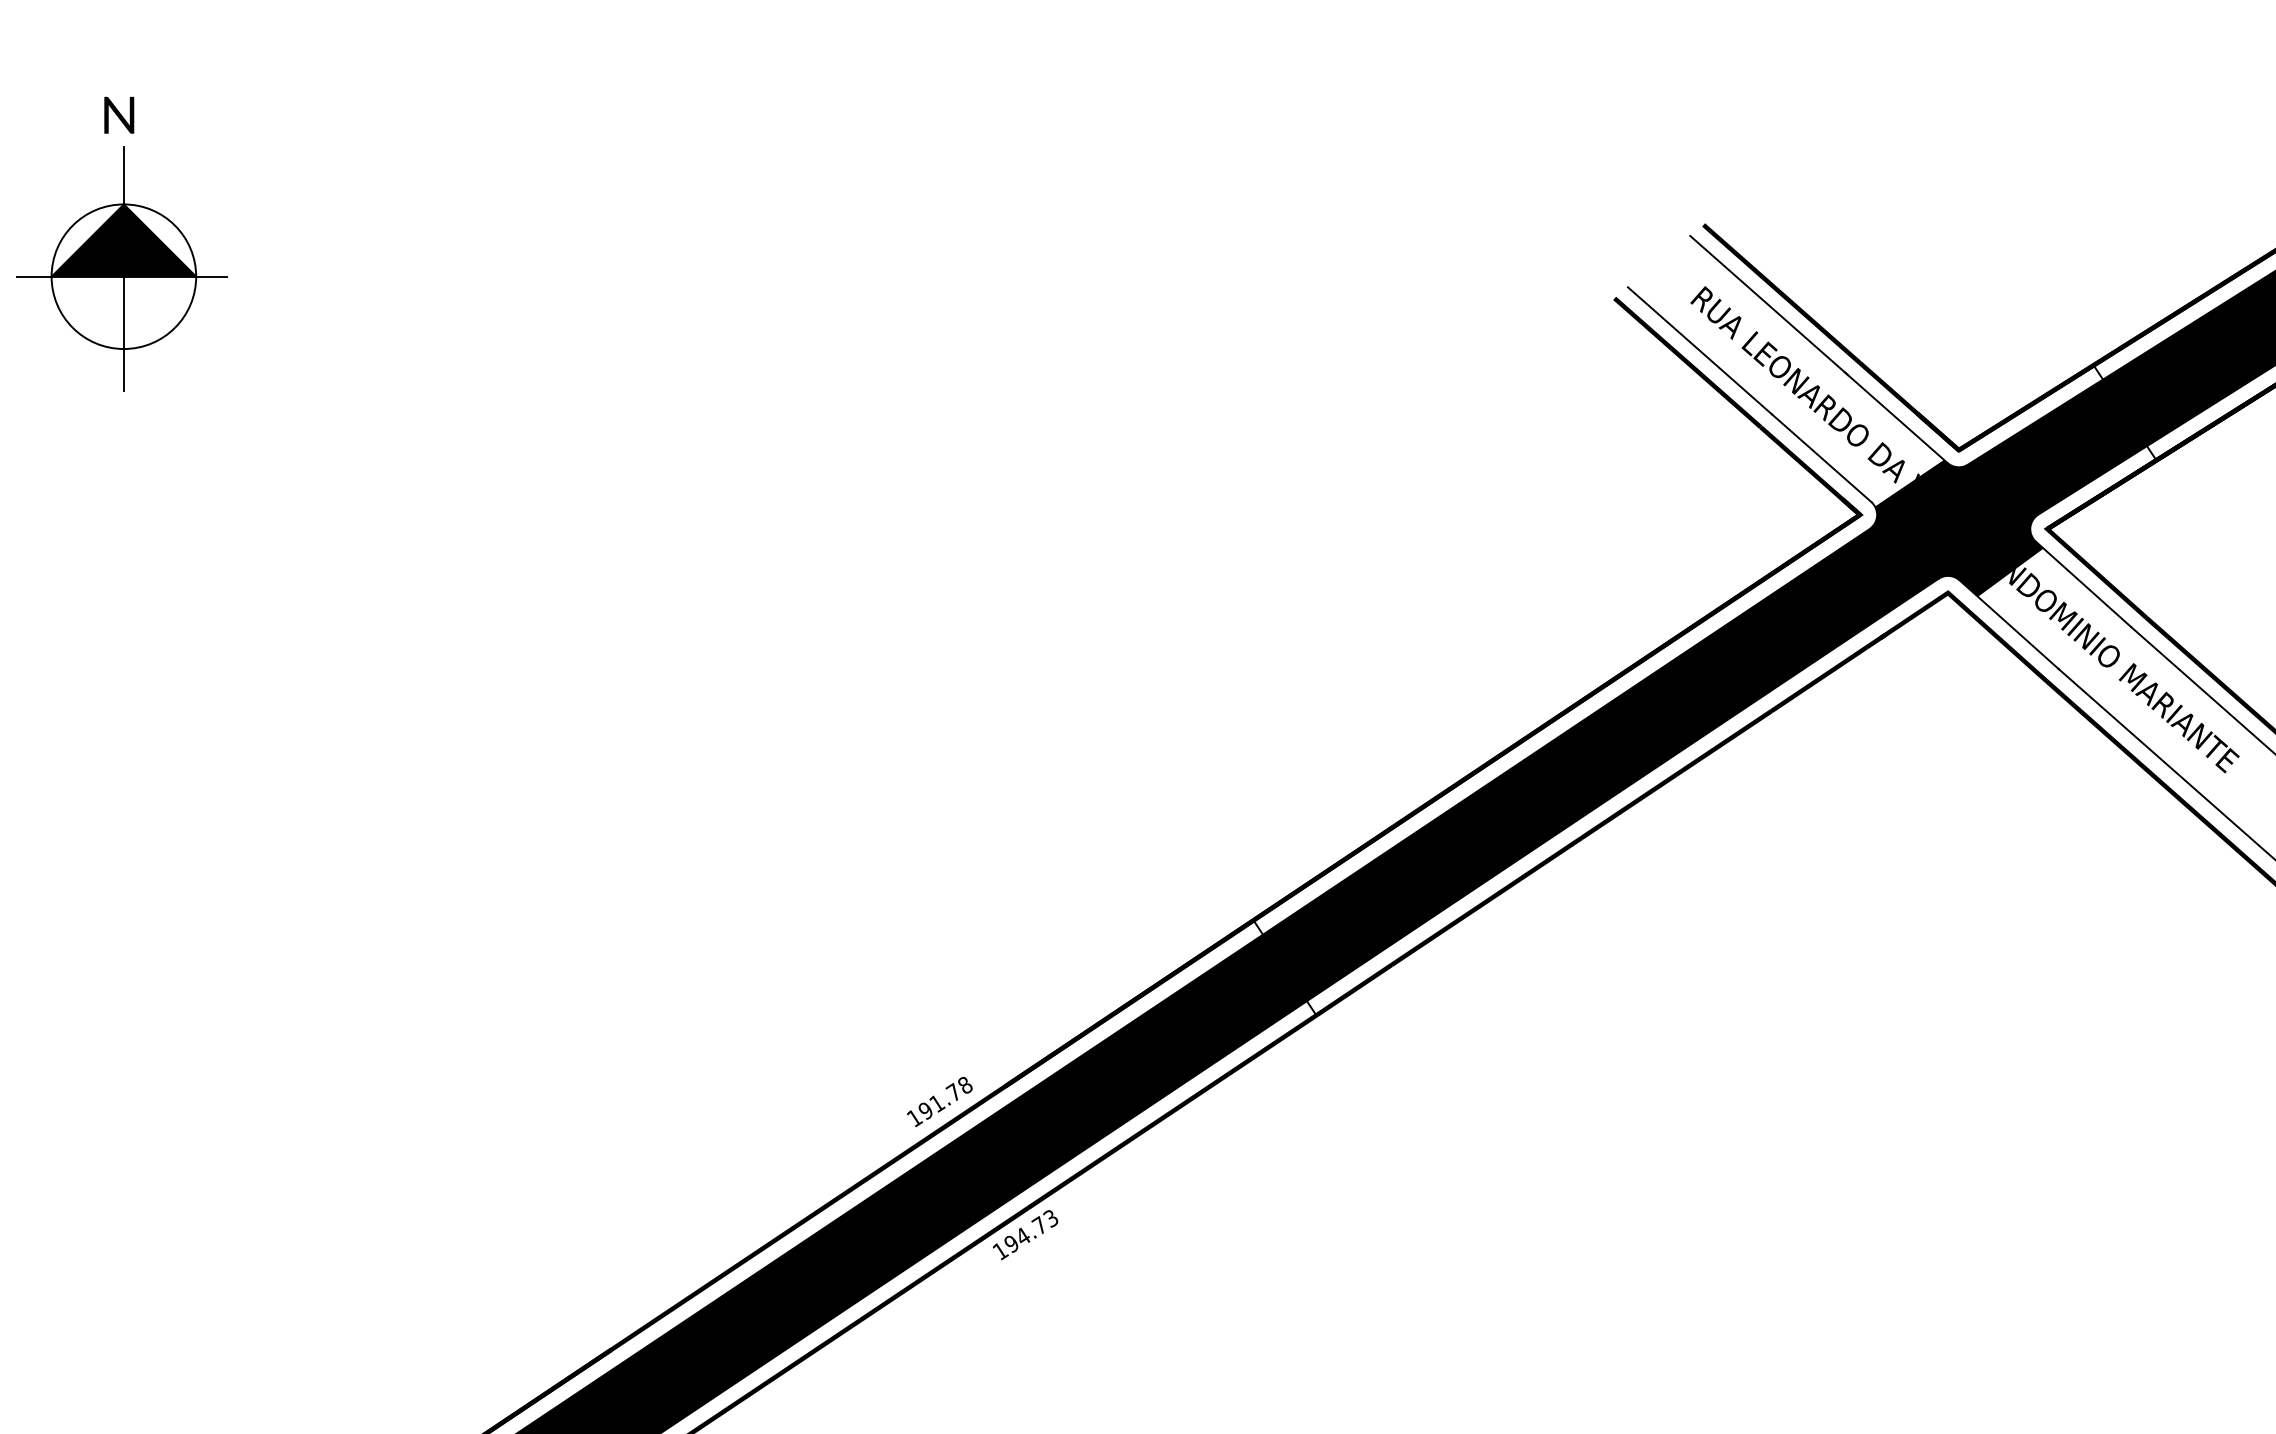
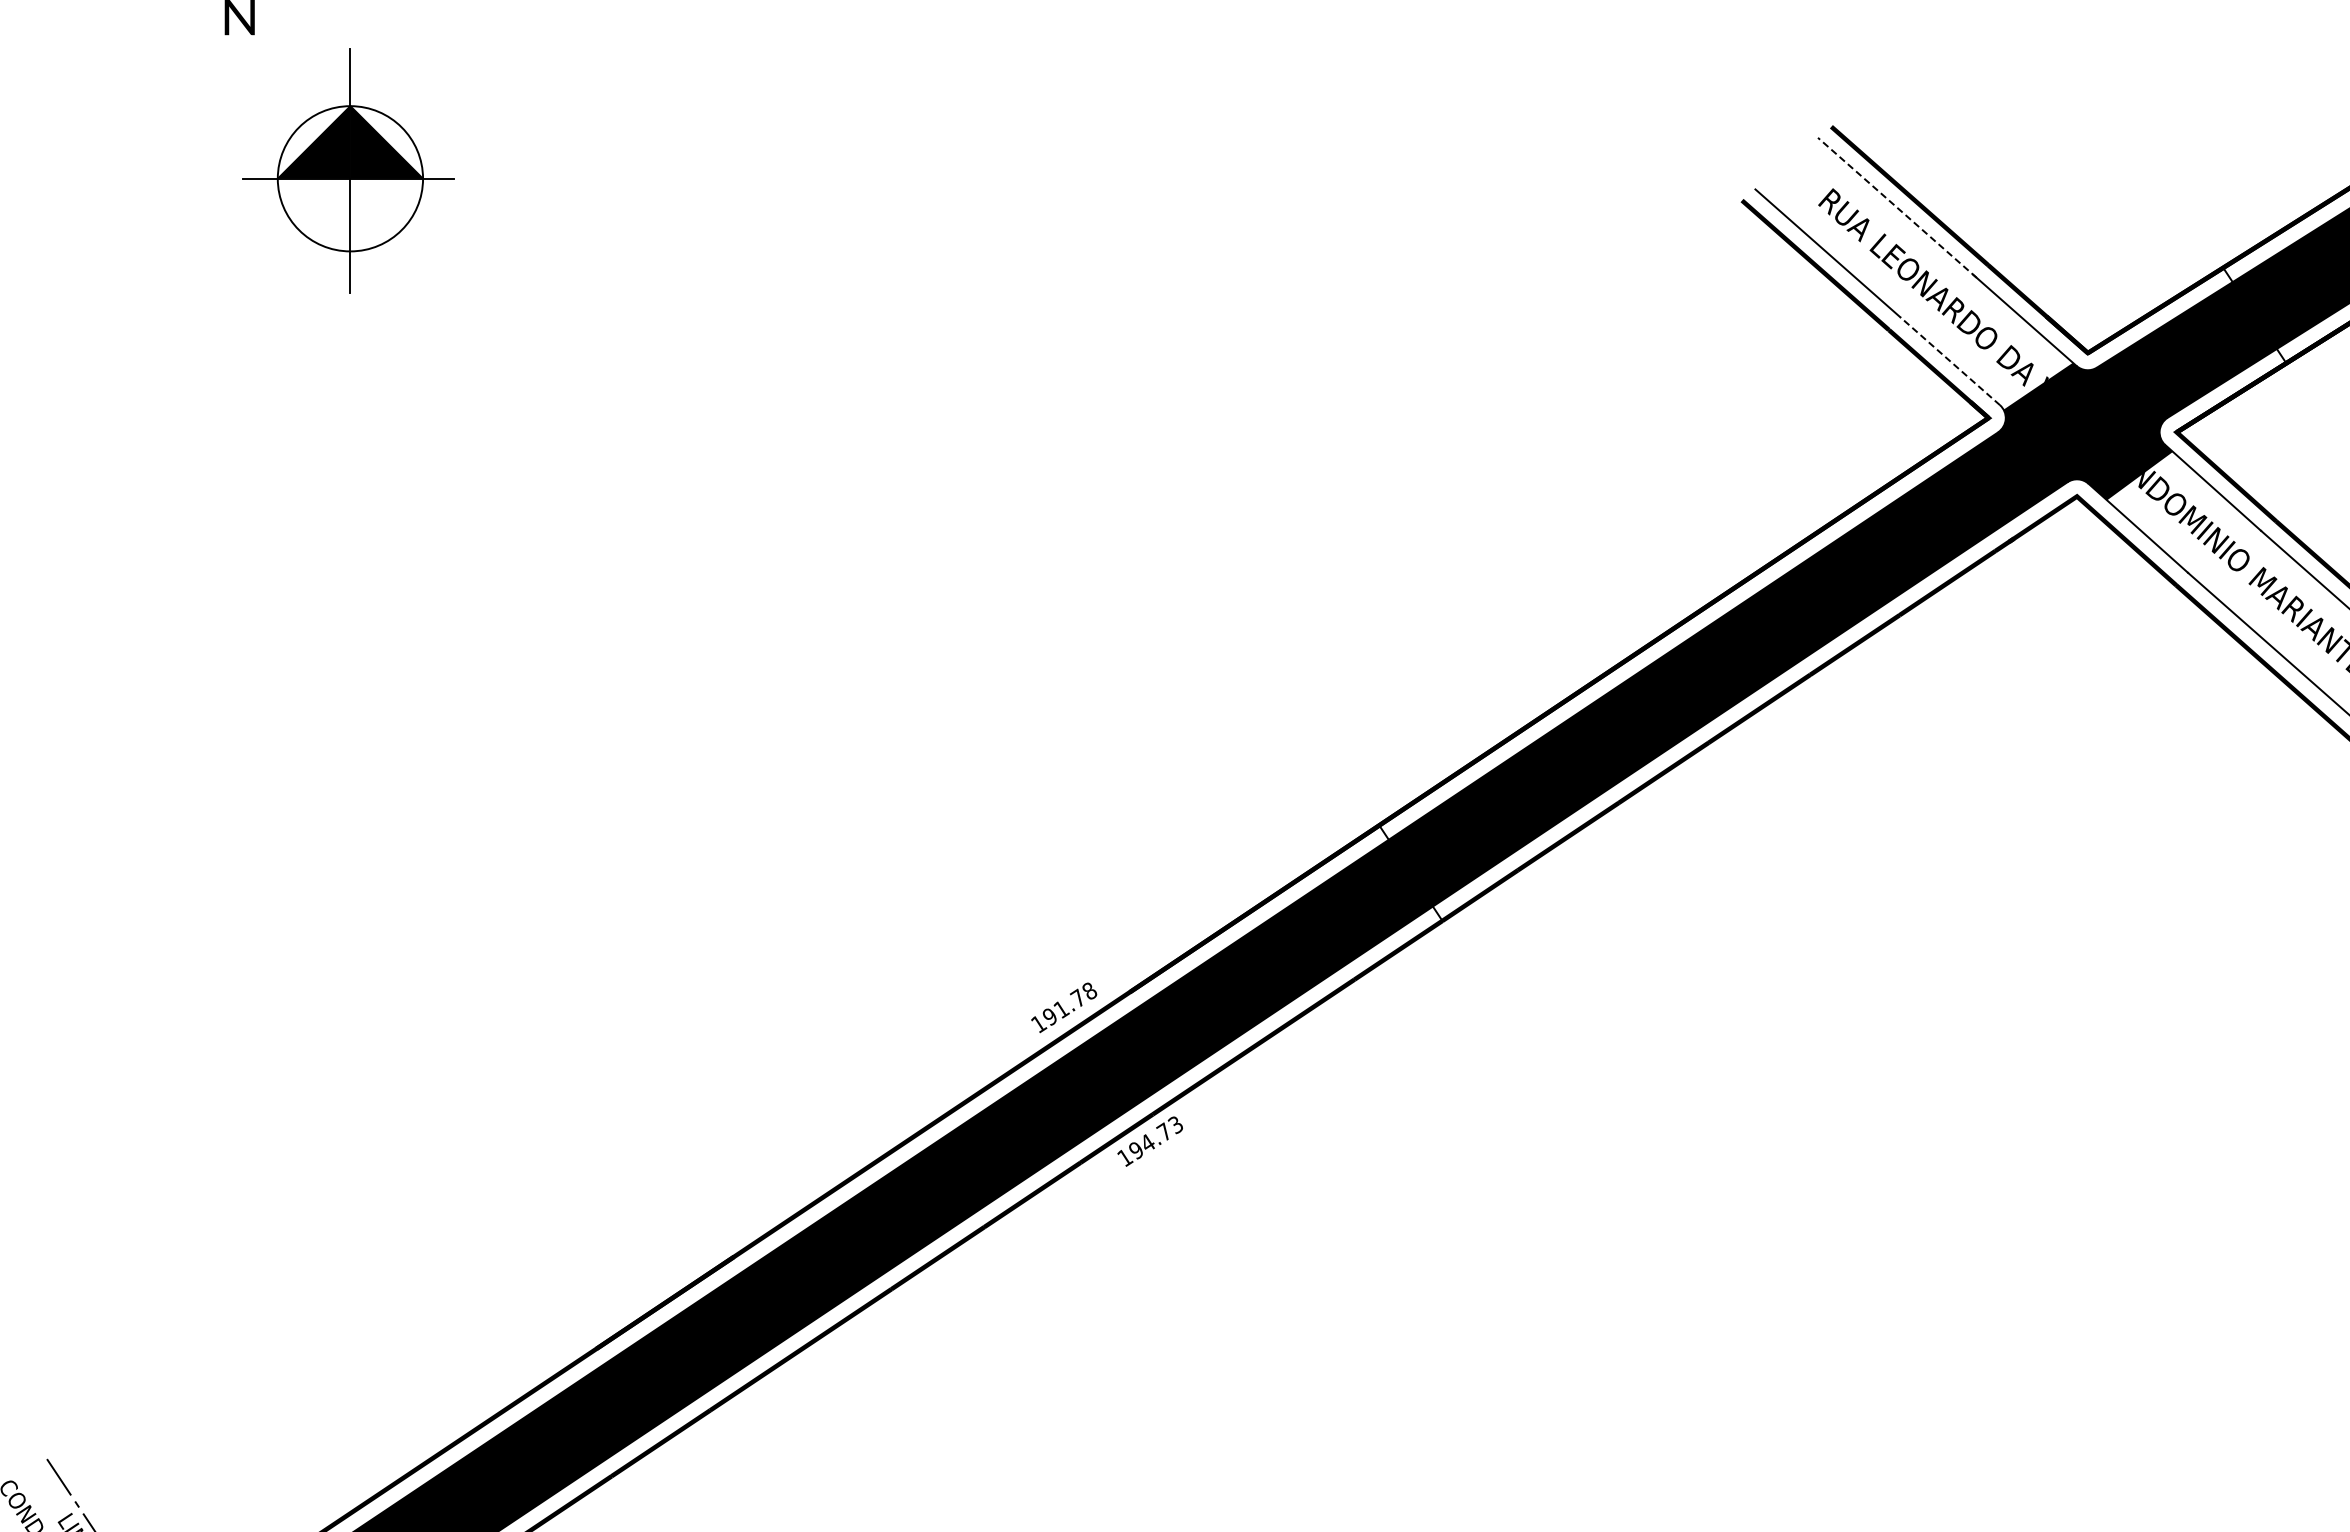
part: (121, 268) -> (348, 170), moved
line: (1769, 305) -> (1897, 207), solid -> dashed
line: (1822, 458) -> (1950, 361), solid -> dashed

